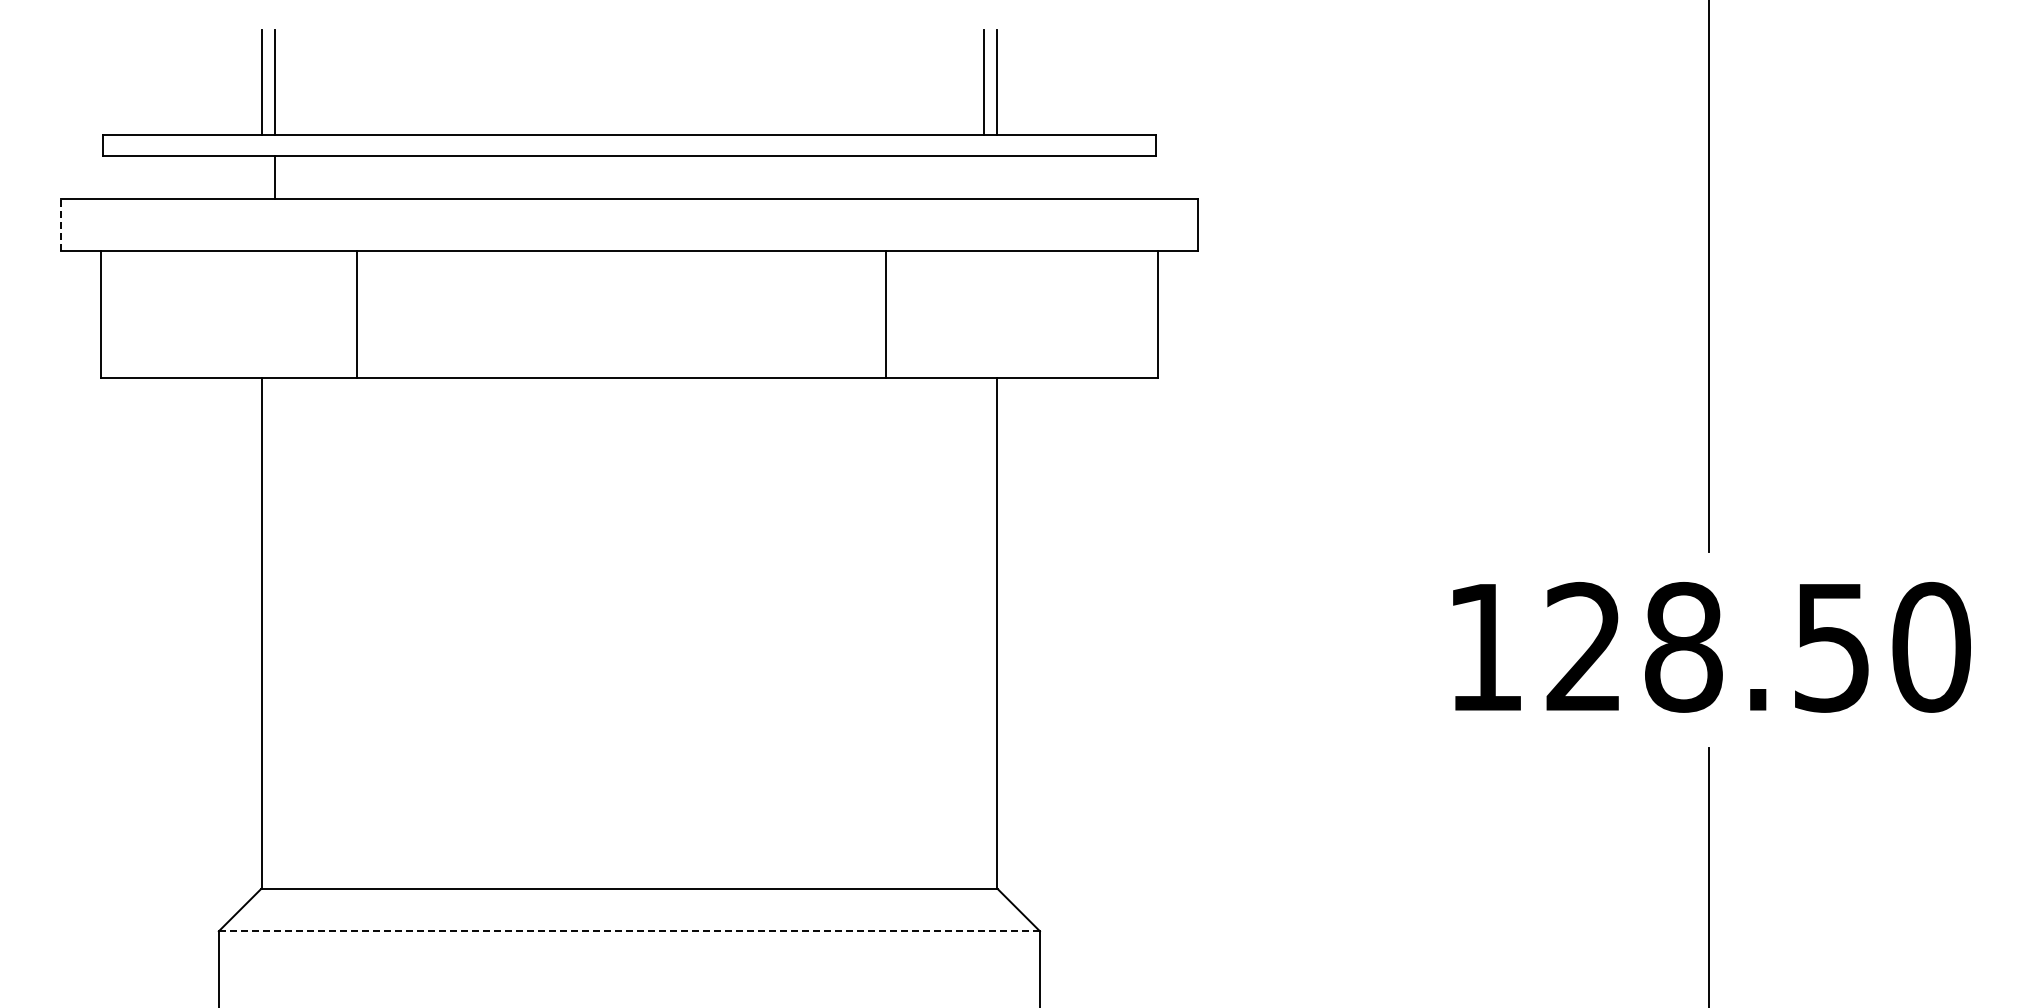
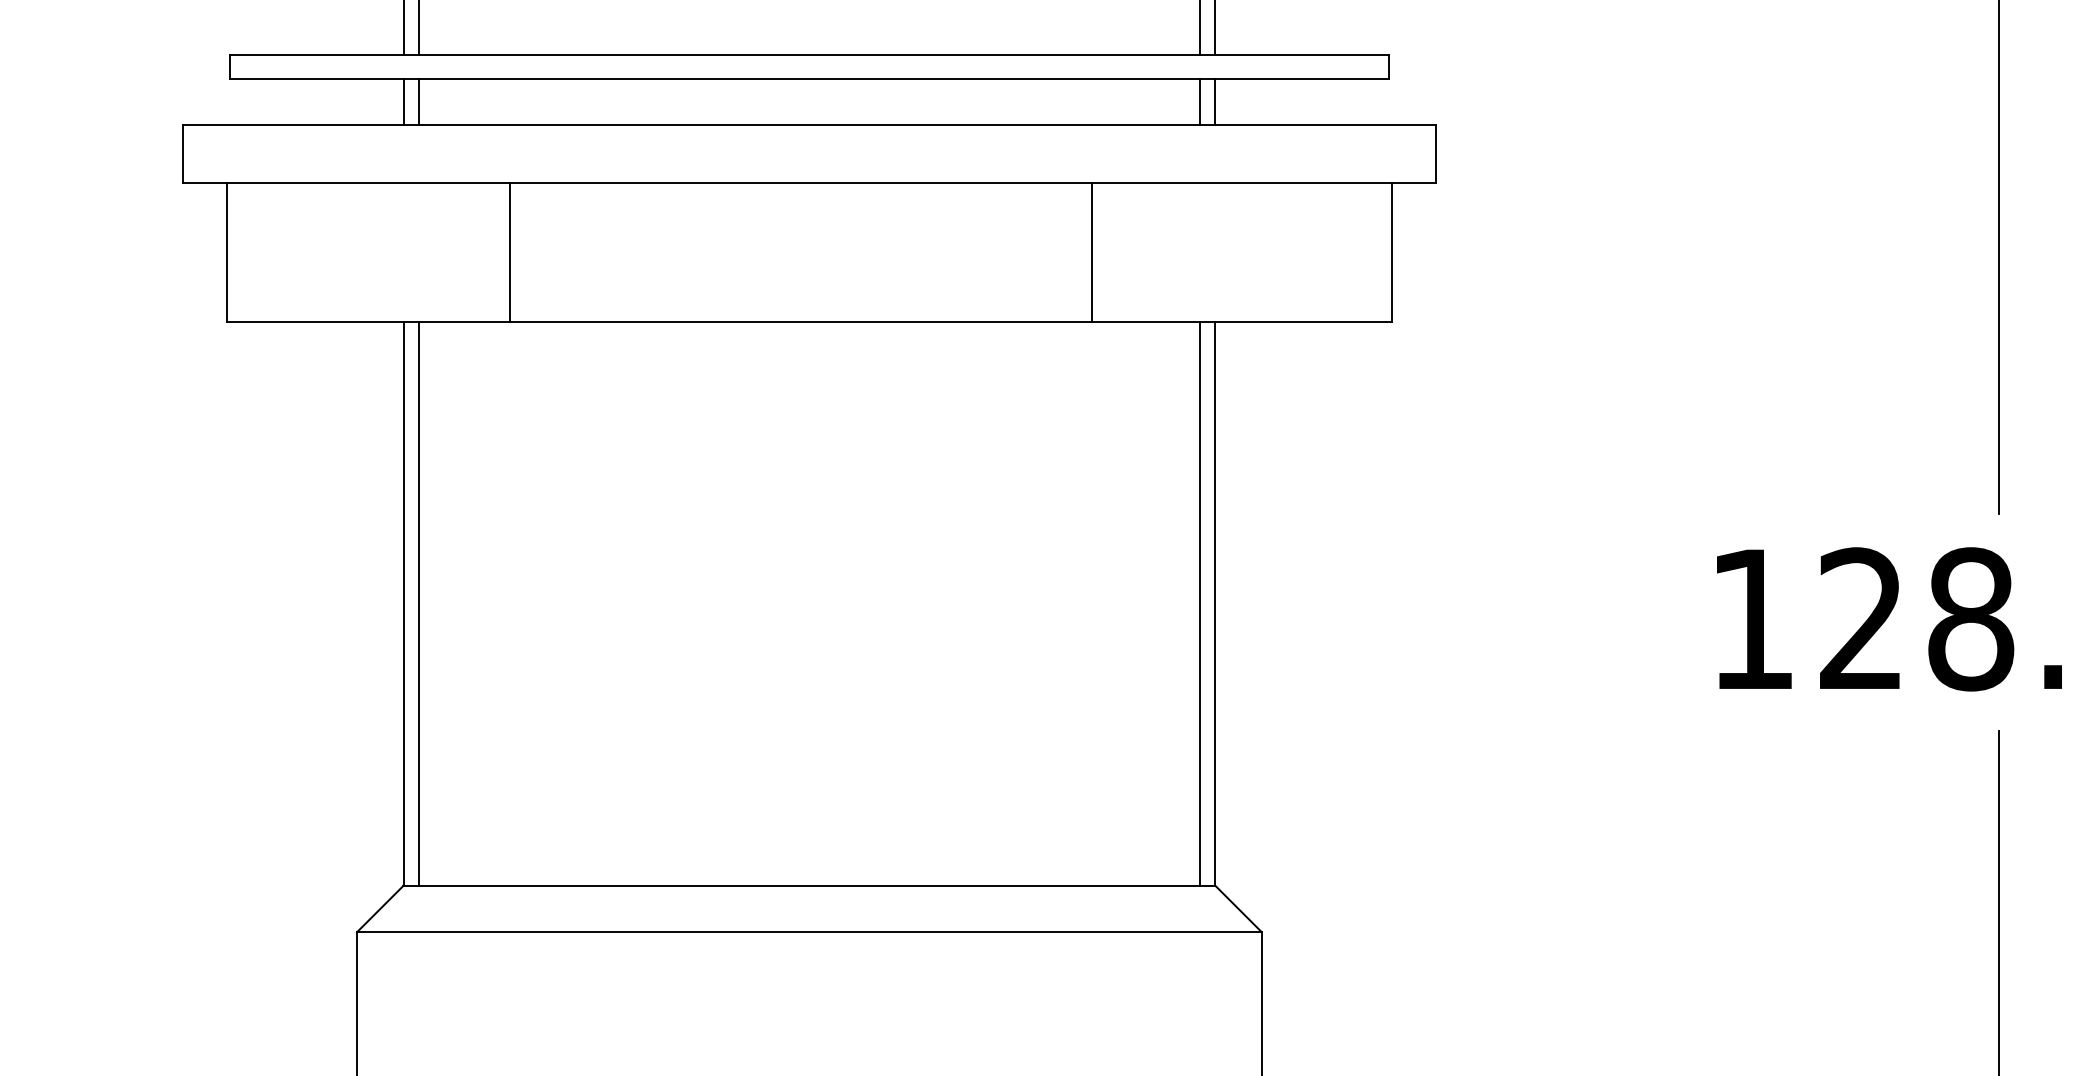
line: (261, 177) -> (404, 101), added
line: (983, 177) -> (1199, 101), added
line: (997, 177) -> (1214, 101), added
line: (60, 224) -> (182, 153), dashed -> solid
line: (274, 633) -> (418, 604), added
line: (983, 633) -> (1199, 604), added
line: (629, 931) -> (809, 932), dashed -> solid

